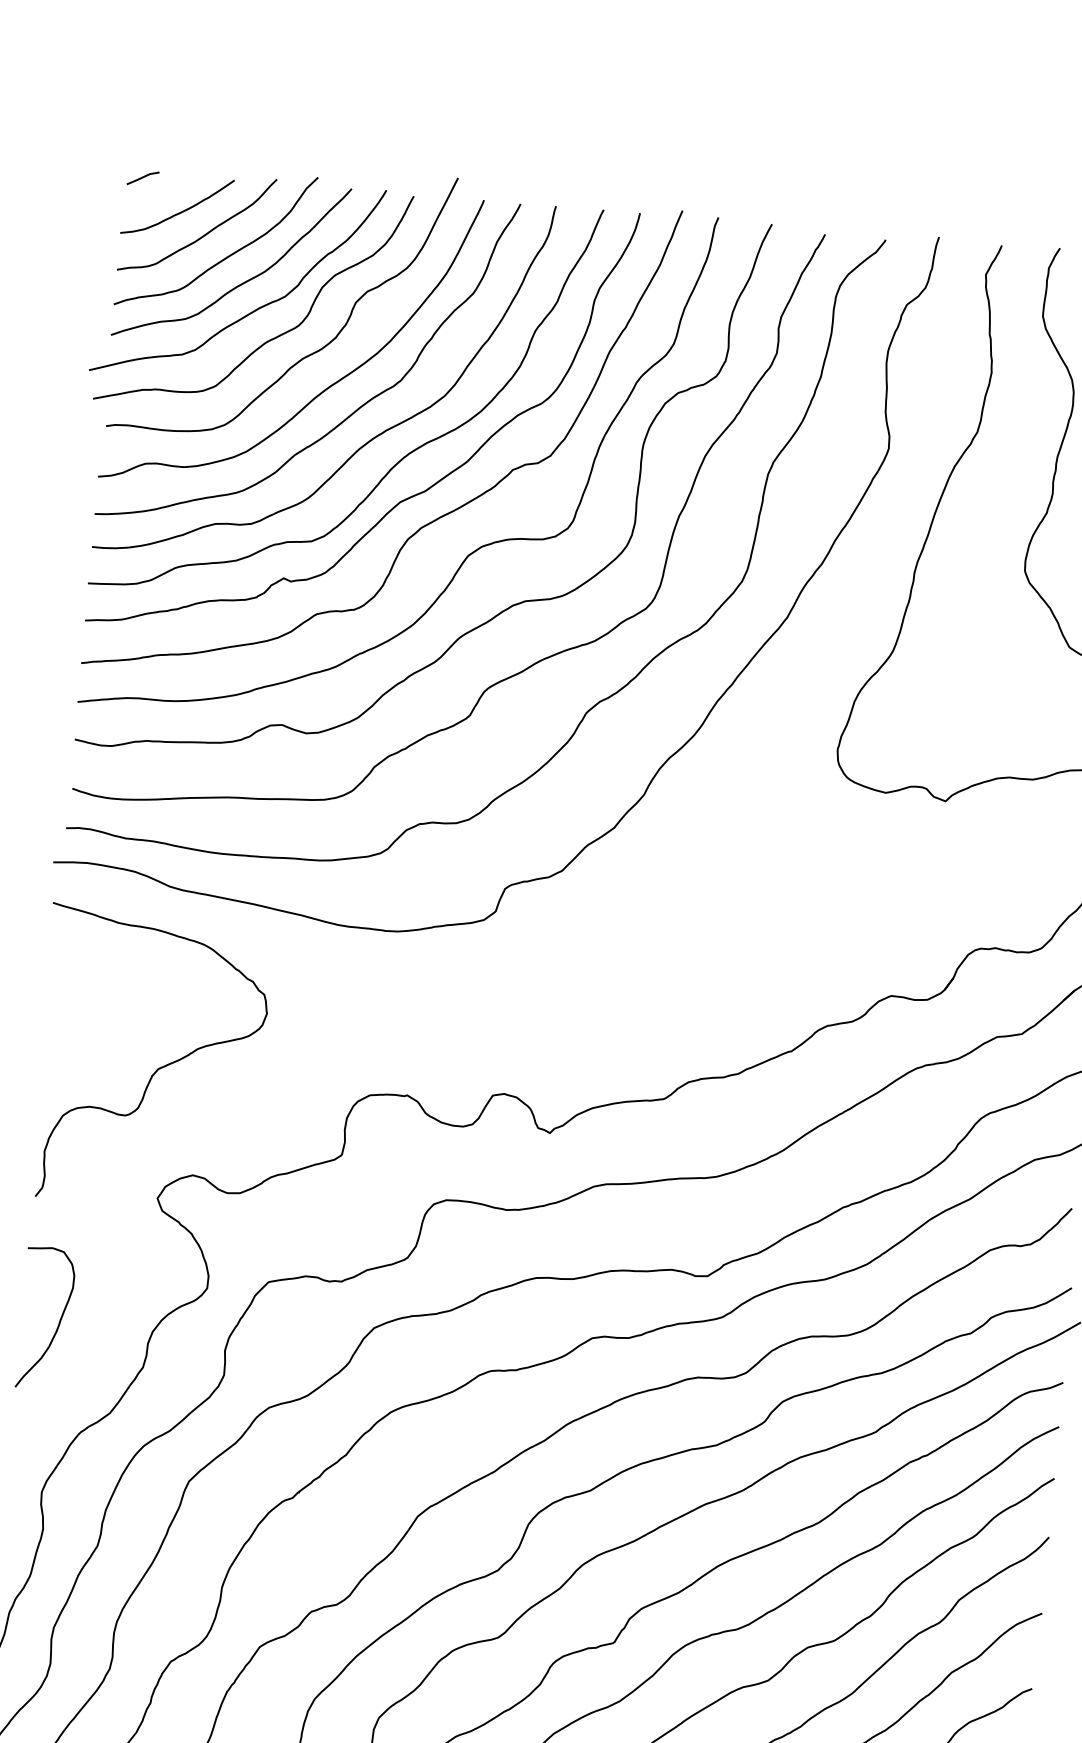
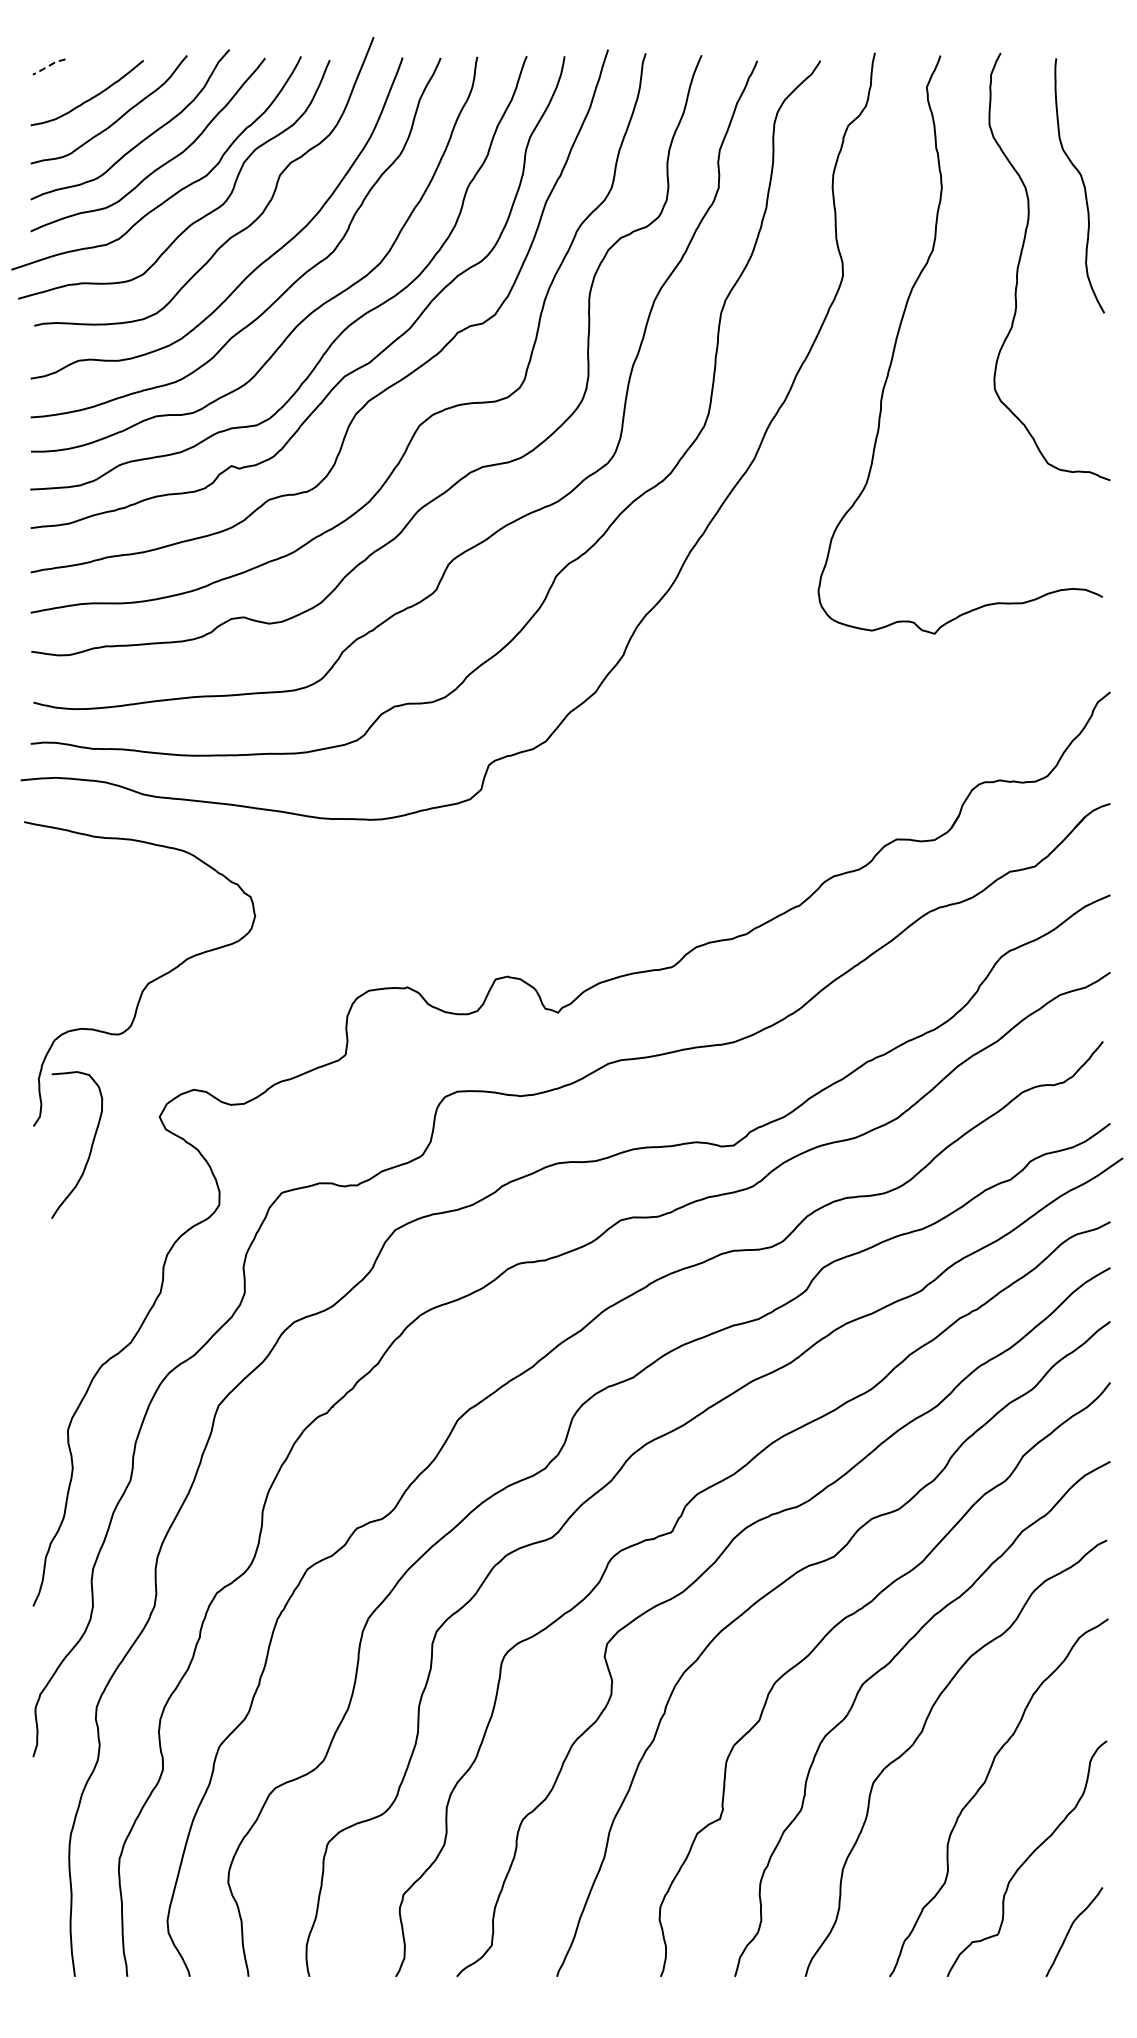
line: (143, 176) -> (49, 65), solid -> dashed
curve: (58, 1321) -> (90, 1147), moved

